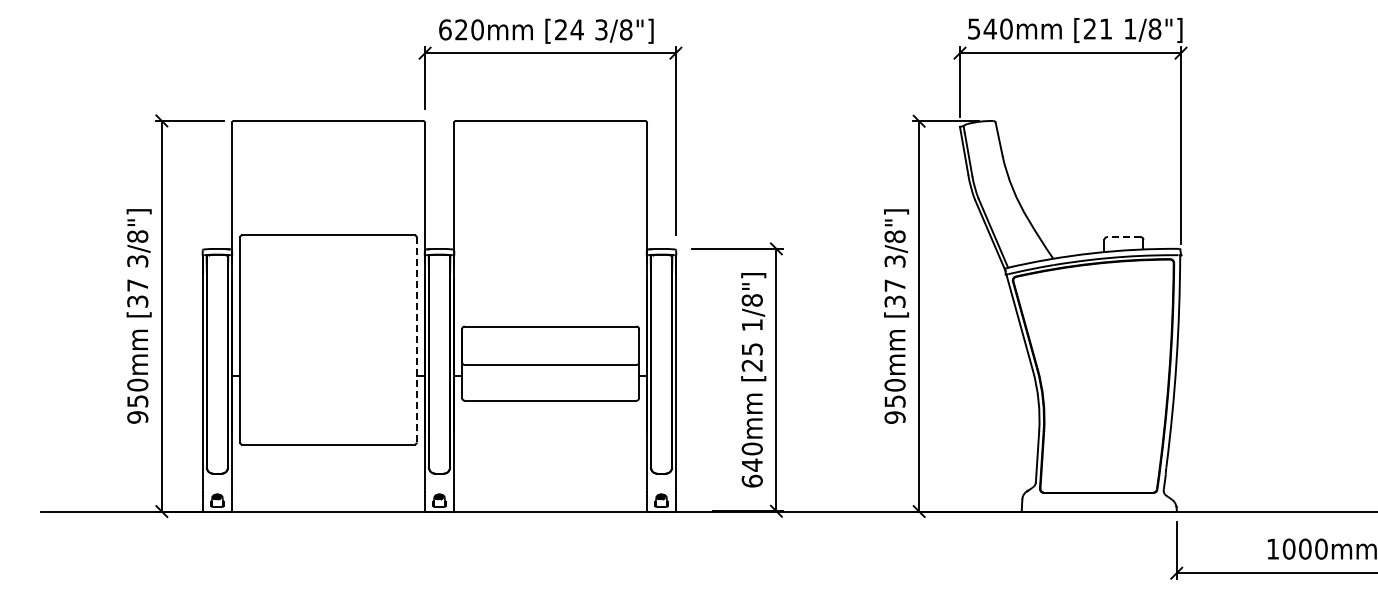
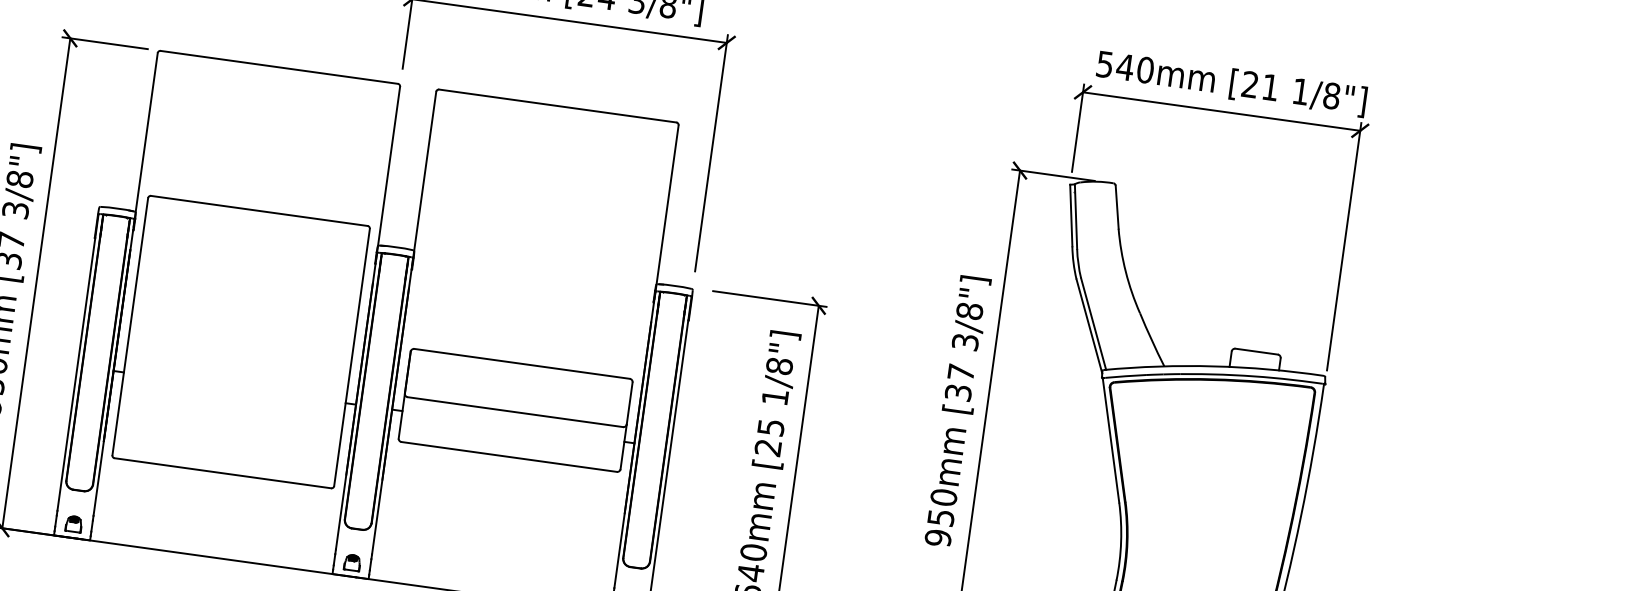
line: (1123, 237) -> (1256, 351), dashed -> solid
line: (416, 339) -> (351, 356), dashed -> solid

